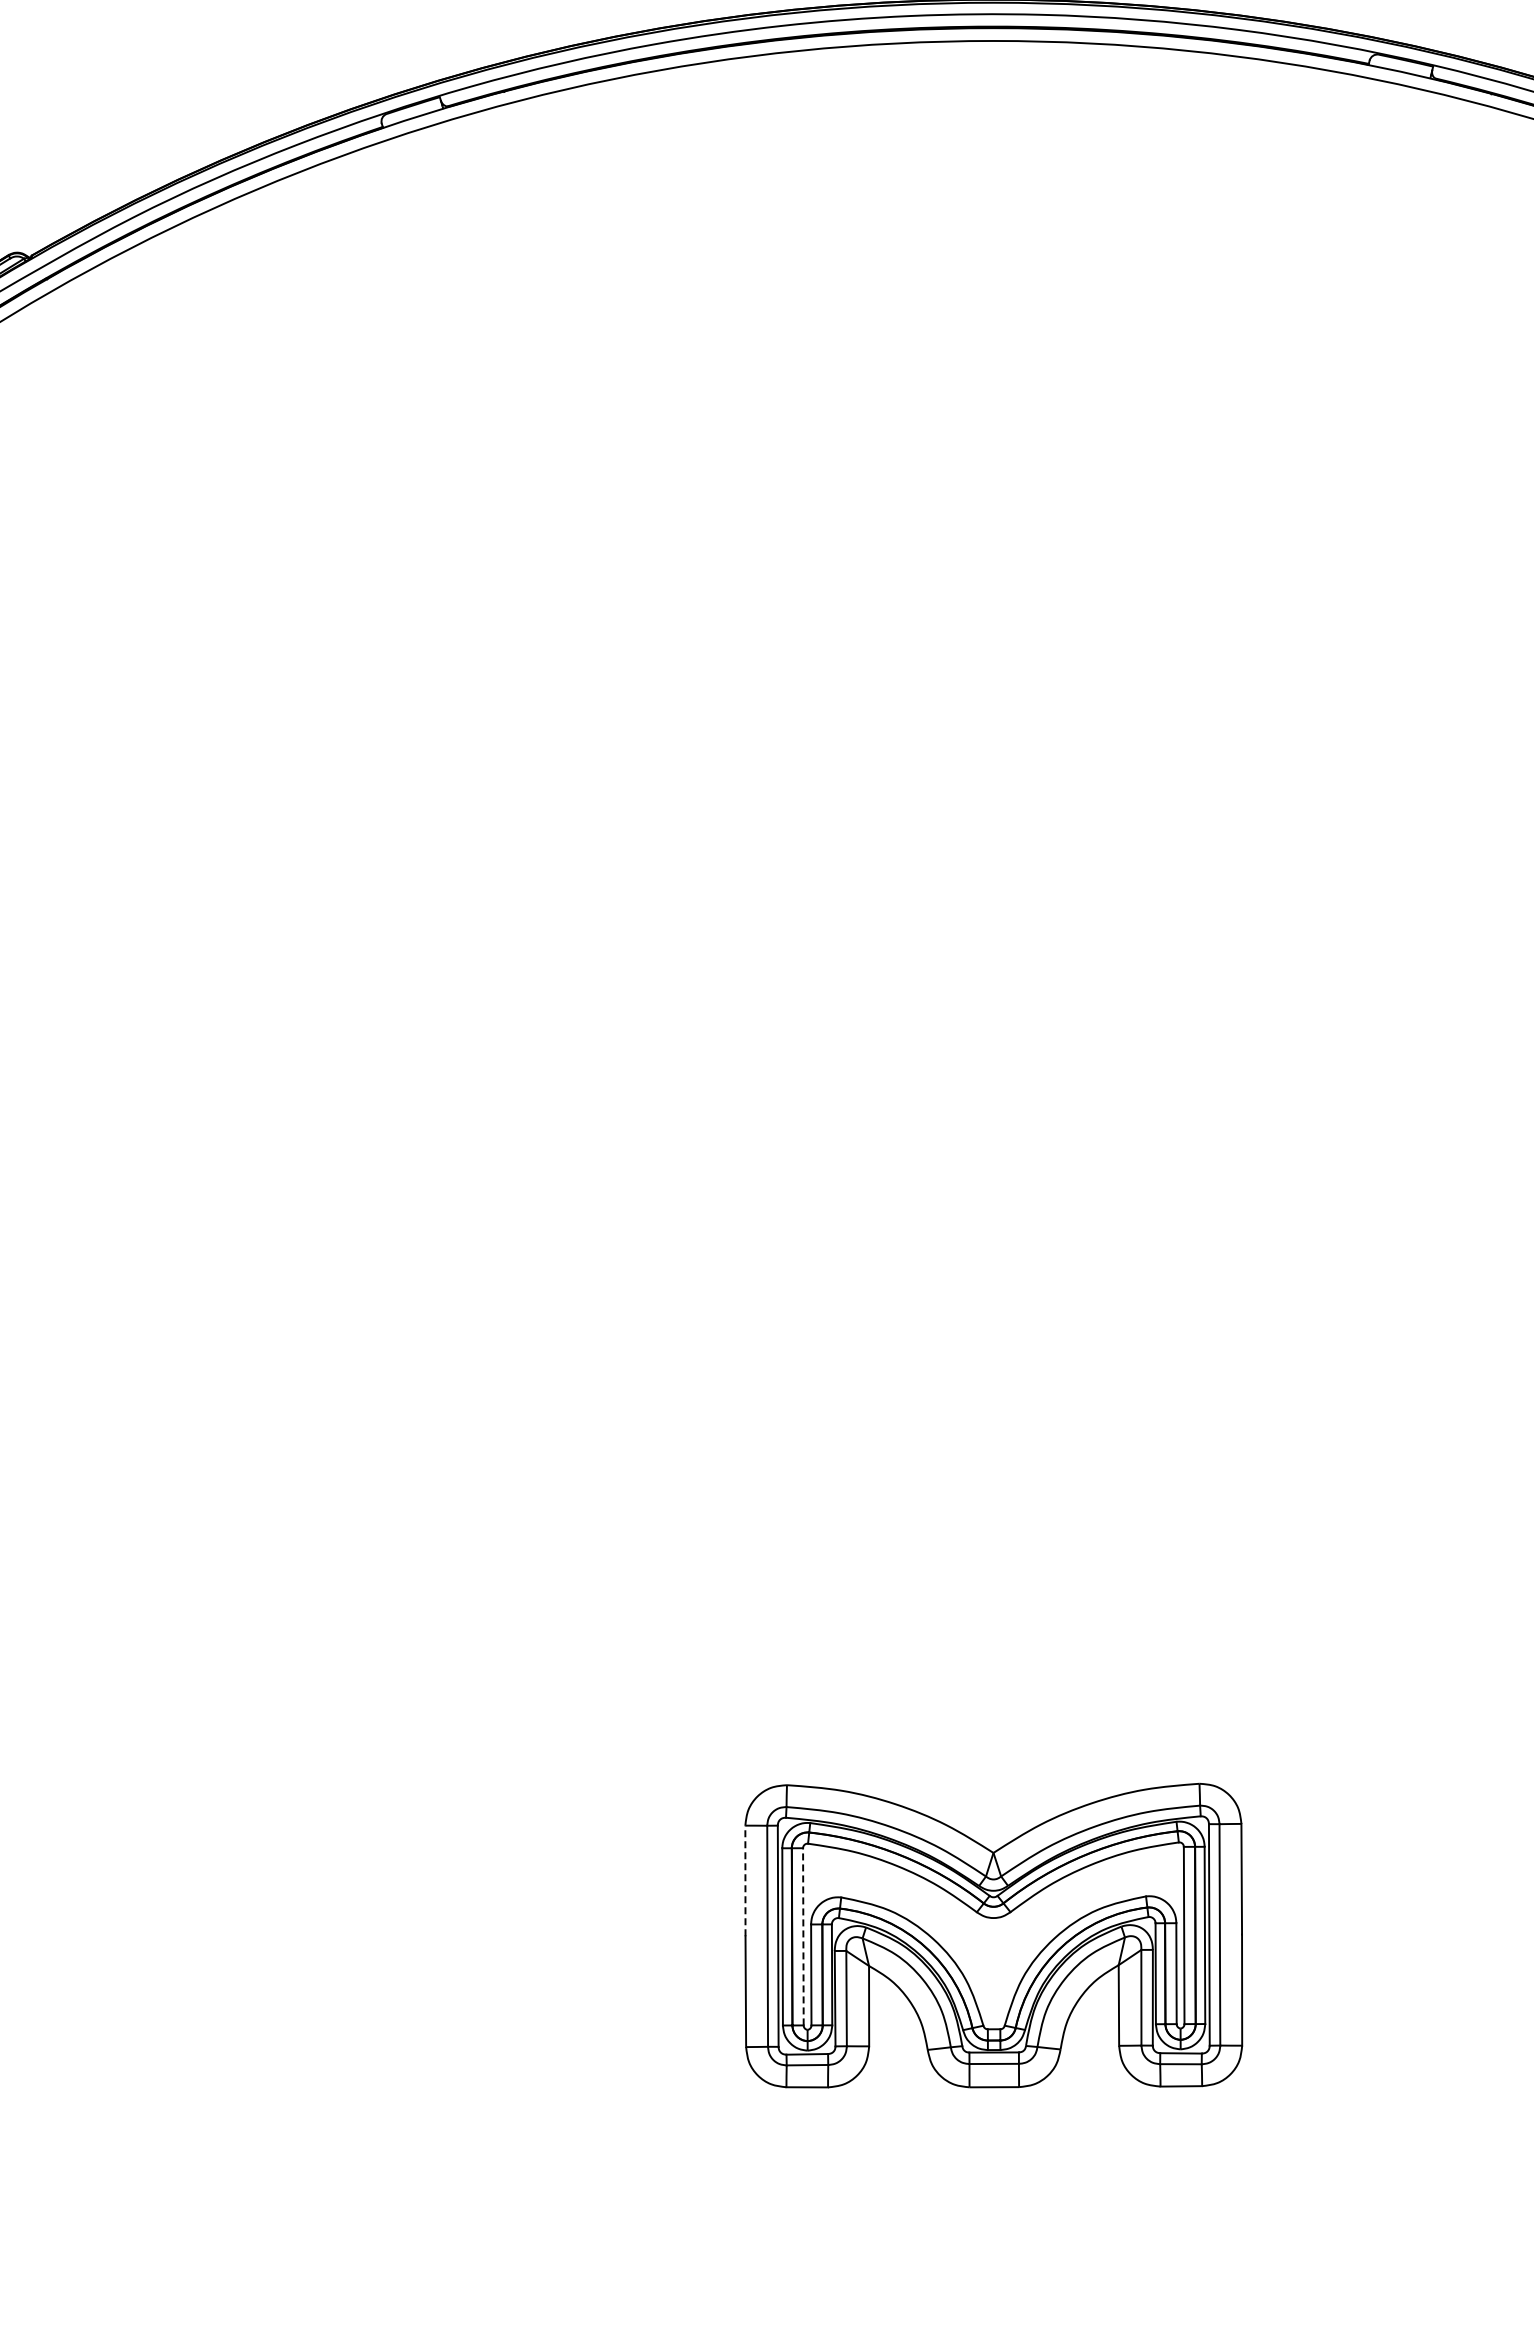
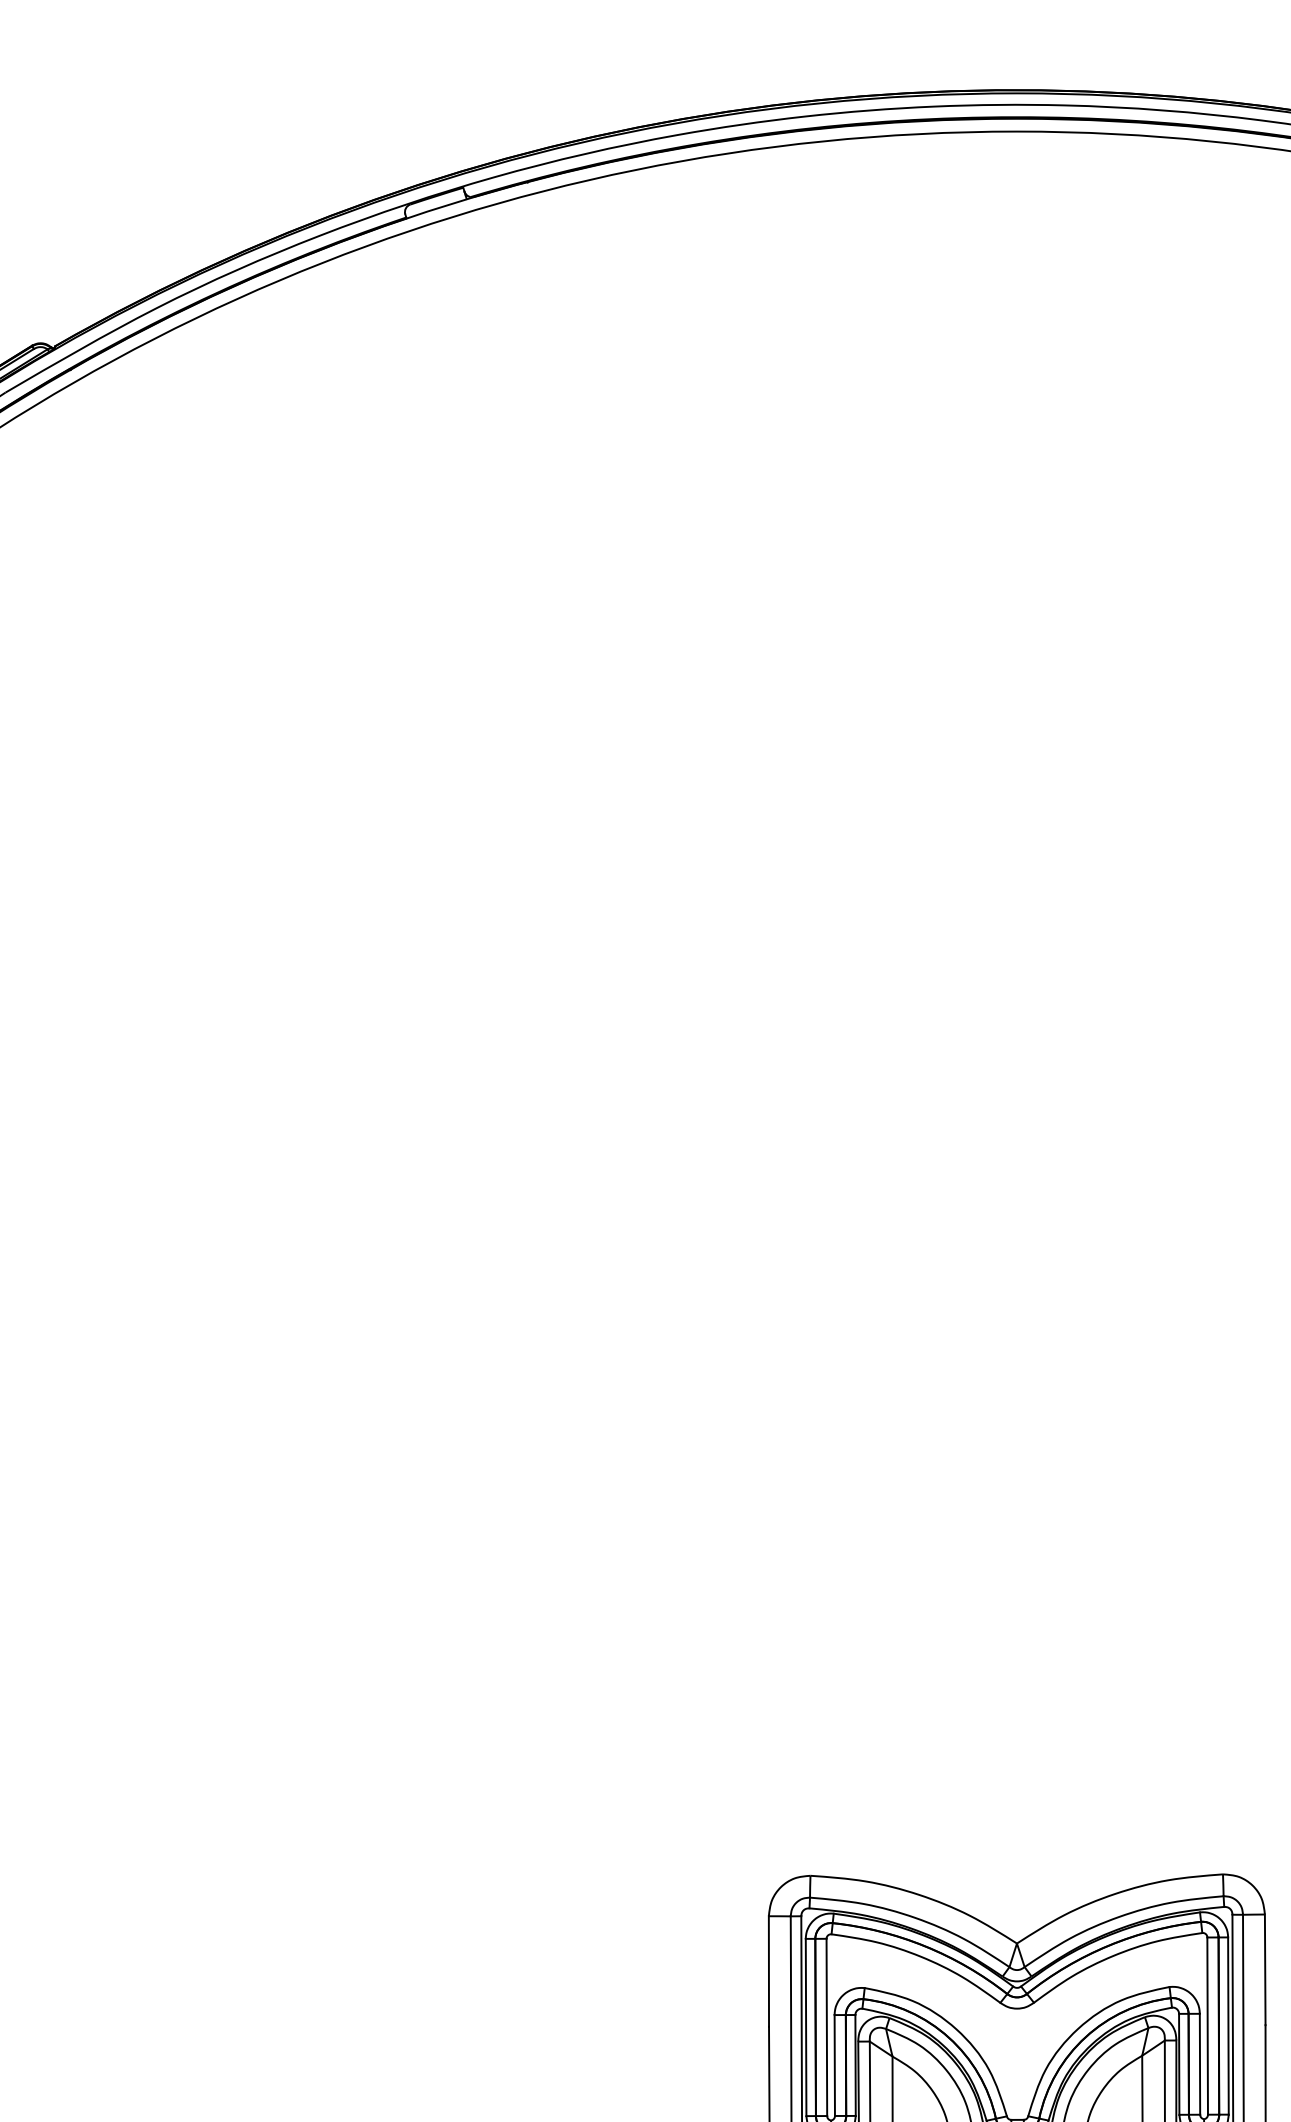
line: (745, 1880) -> (768, 1971), dashed -> solid
line: (803, 1936) -> (826, 2027), dashed -> solid

